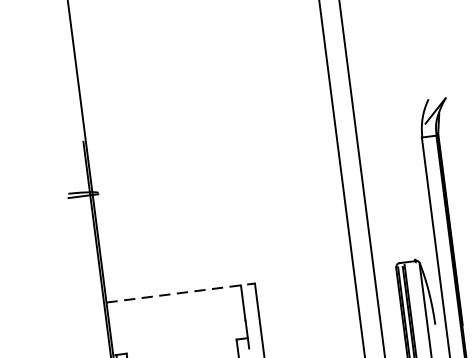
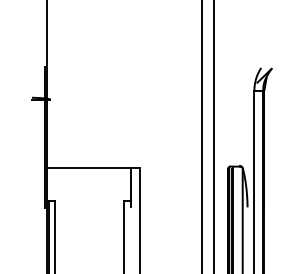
line: (181, 292) -> (93, 167), dashed -> solid

